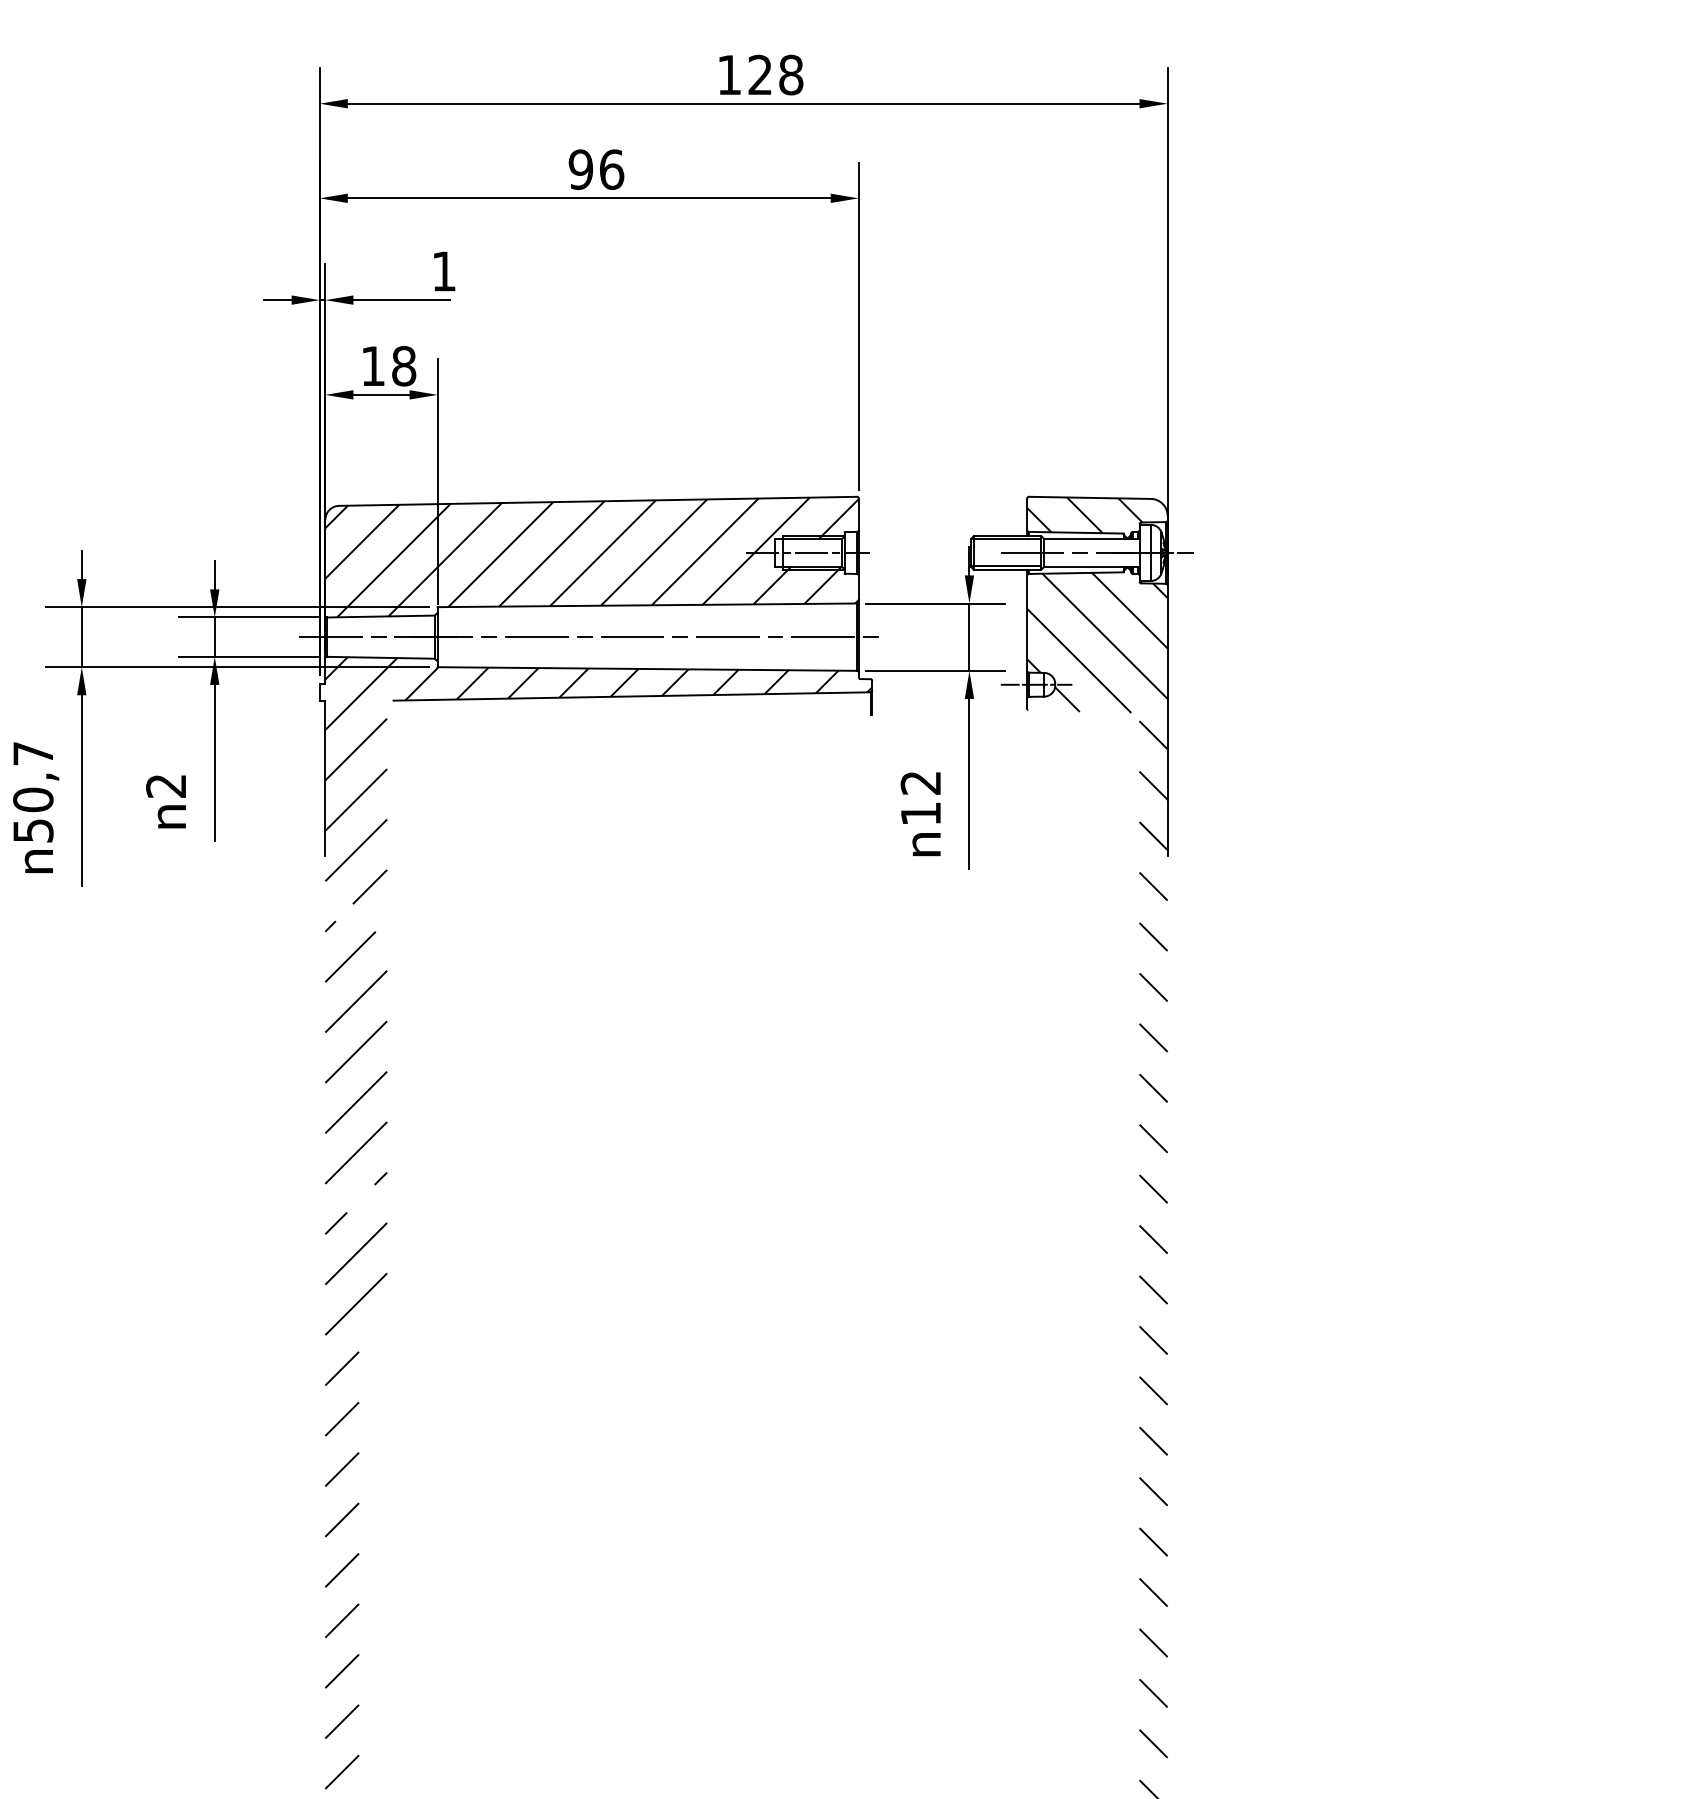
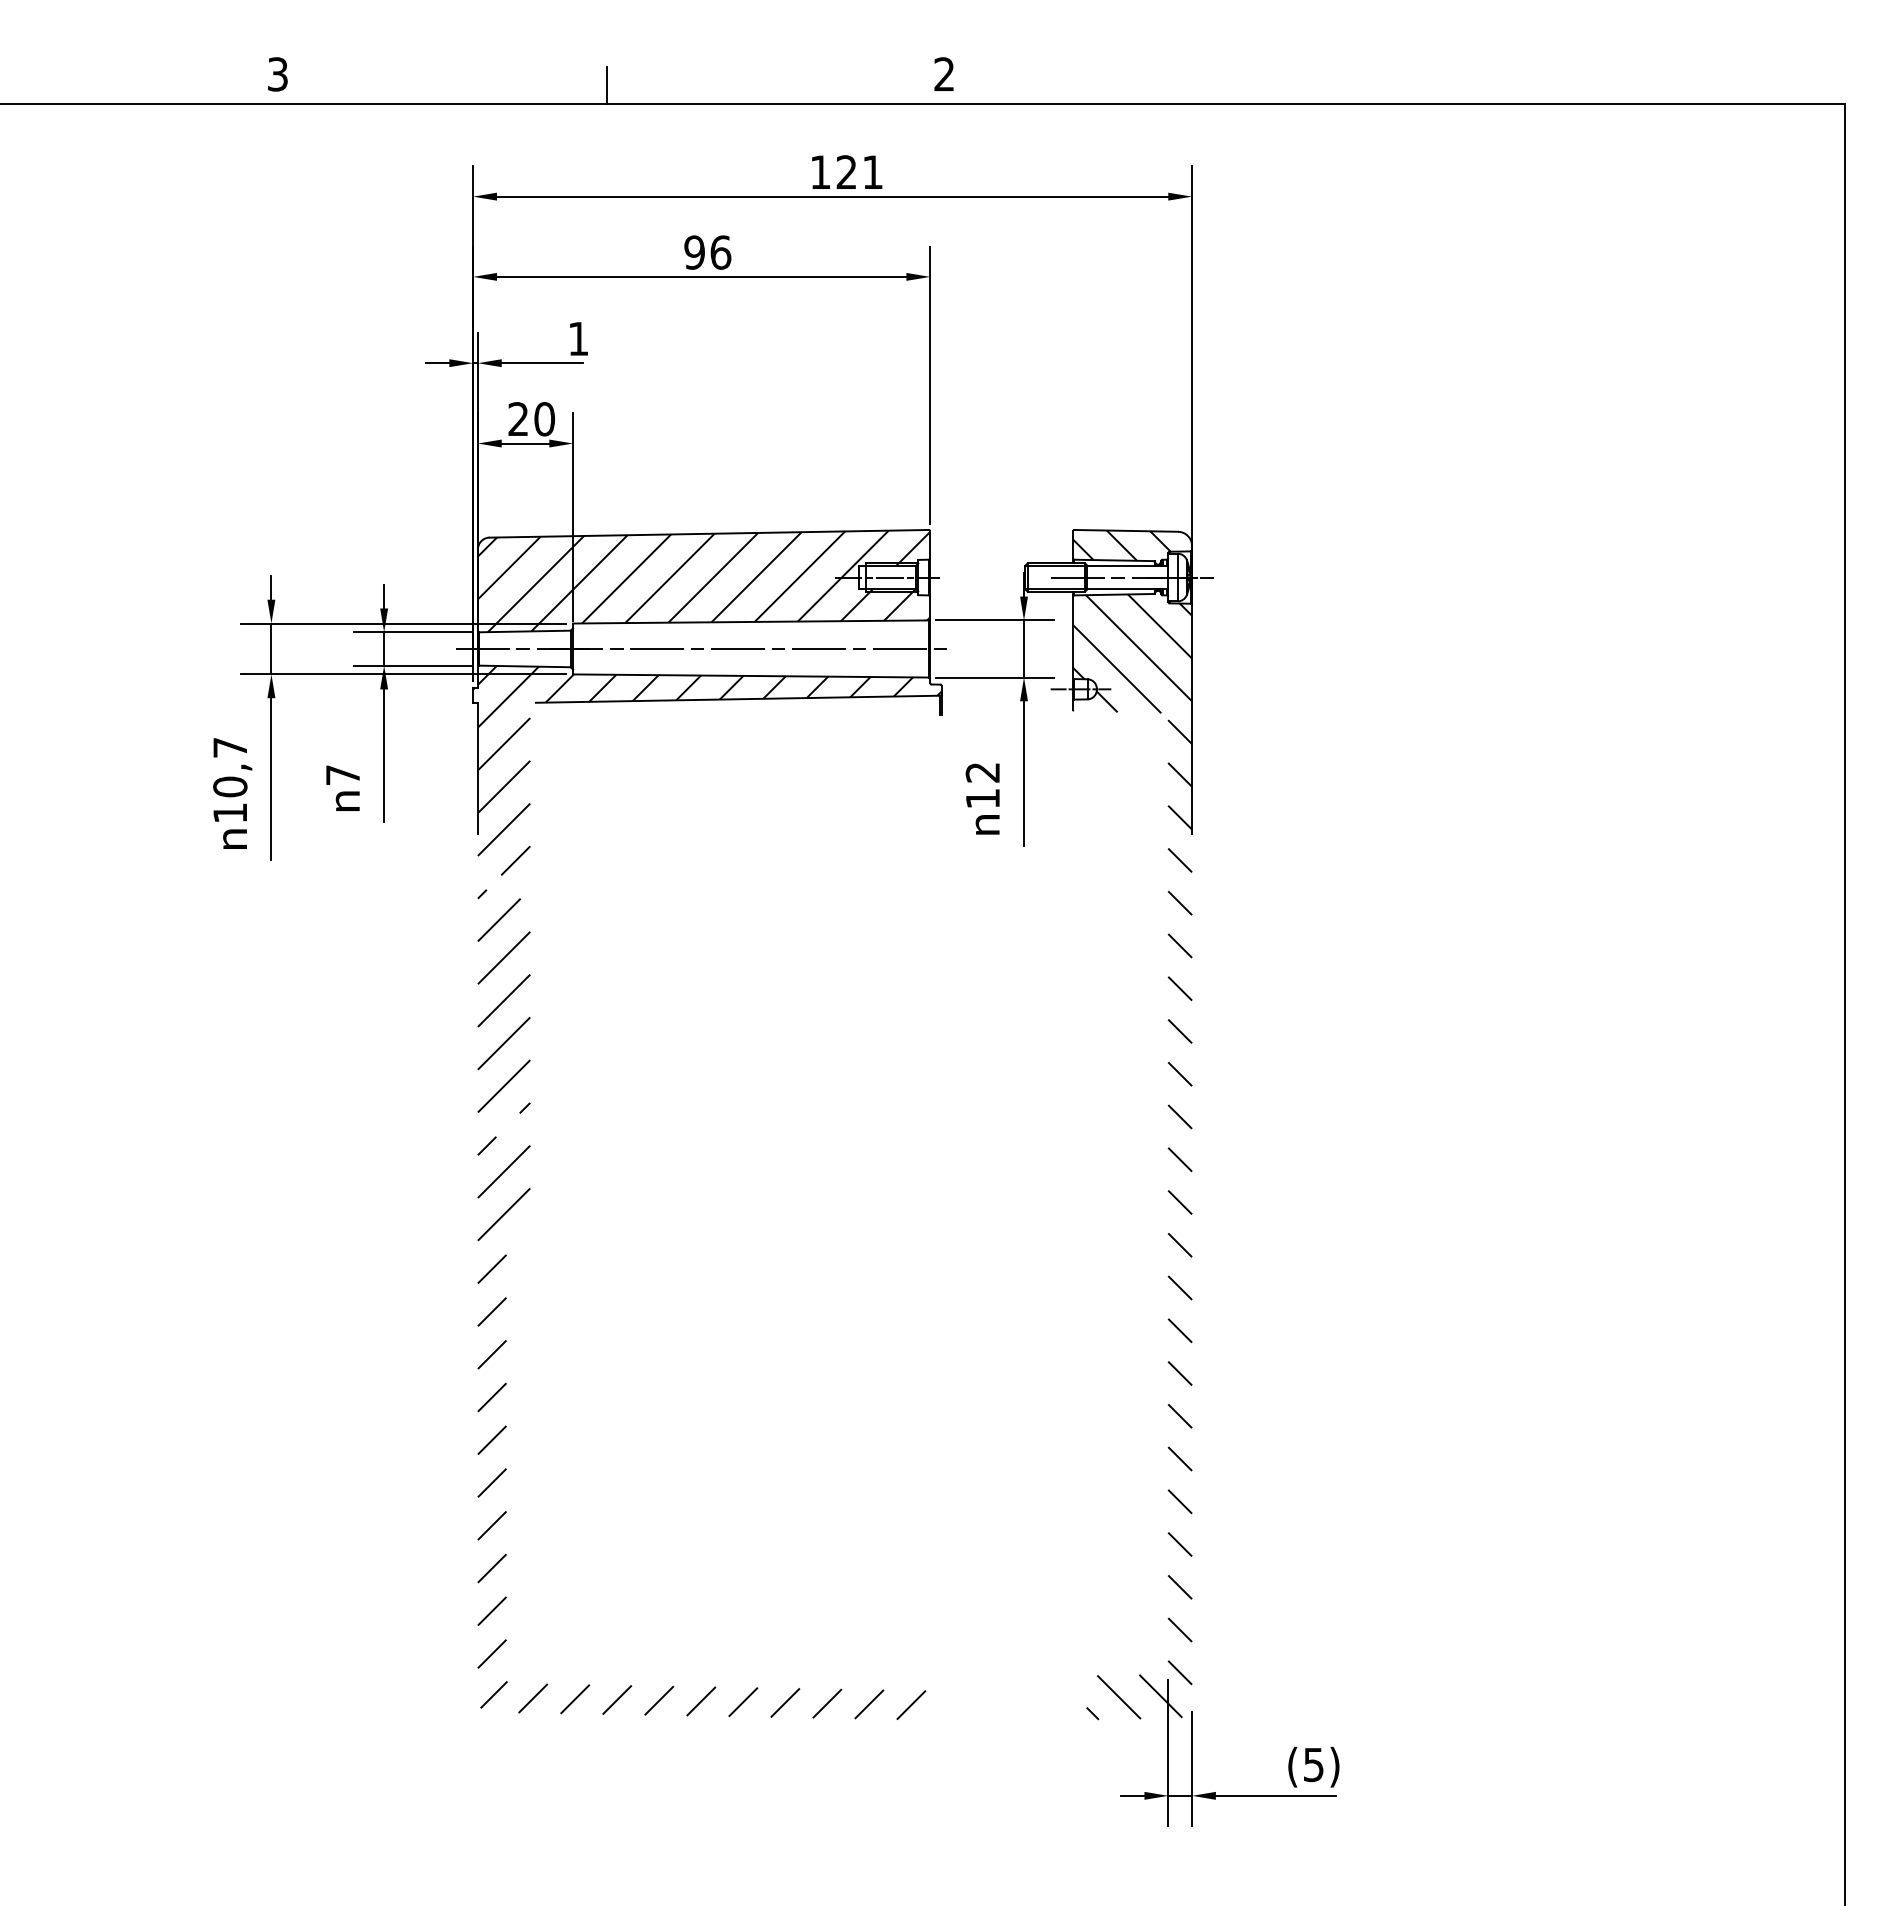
text: (790, 75) -> (872, 172), 128 -> 121
text: (388, 366) -> (531, 419), 18 -> 20
text: (165, 786) -> (342, 775), 2 -> 7
text: (33, 830) -> (230, 812), 50,7 -> 10,7

